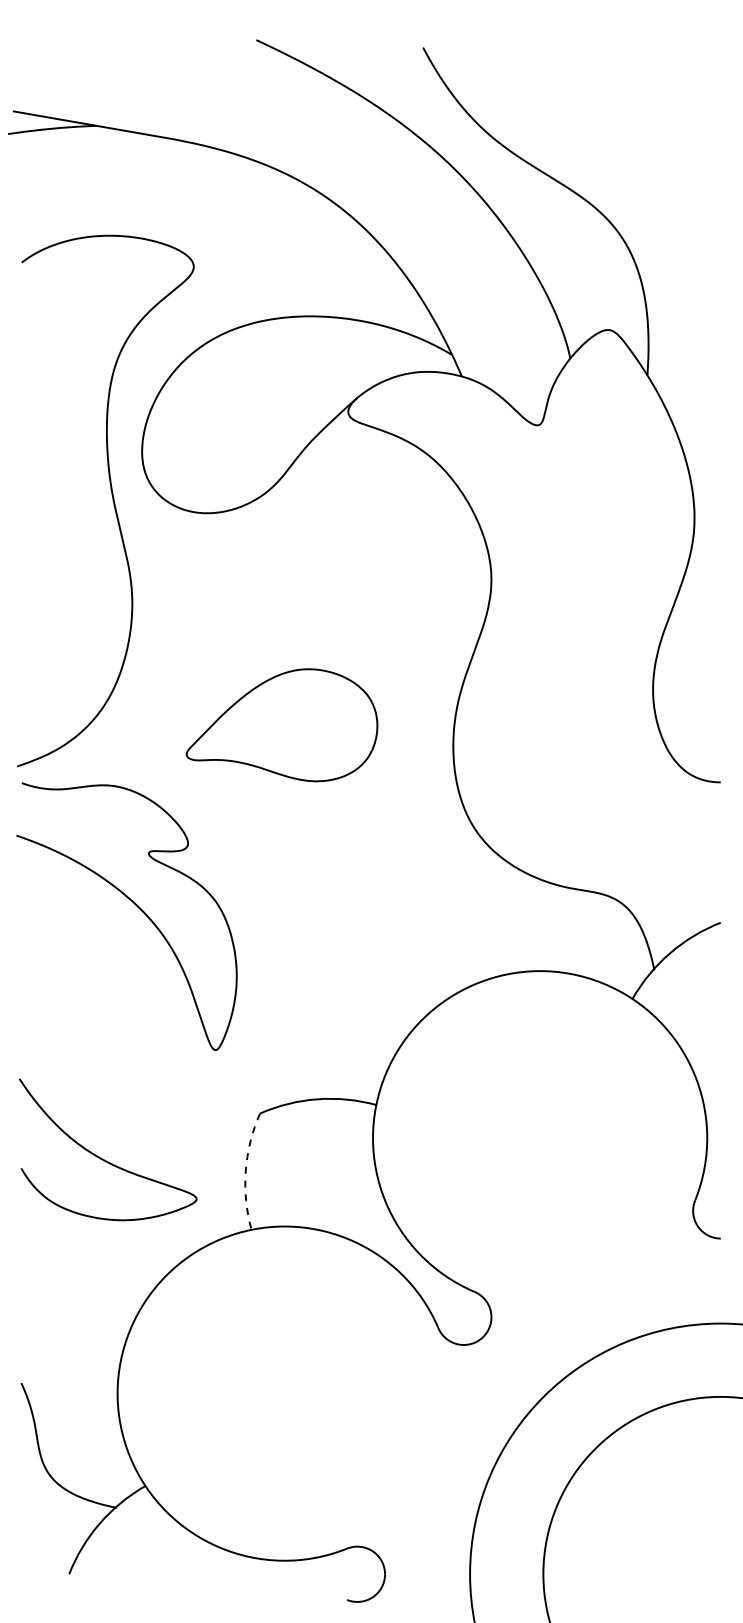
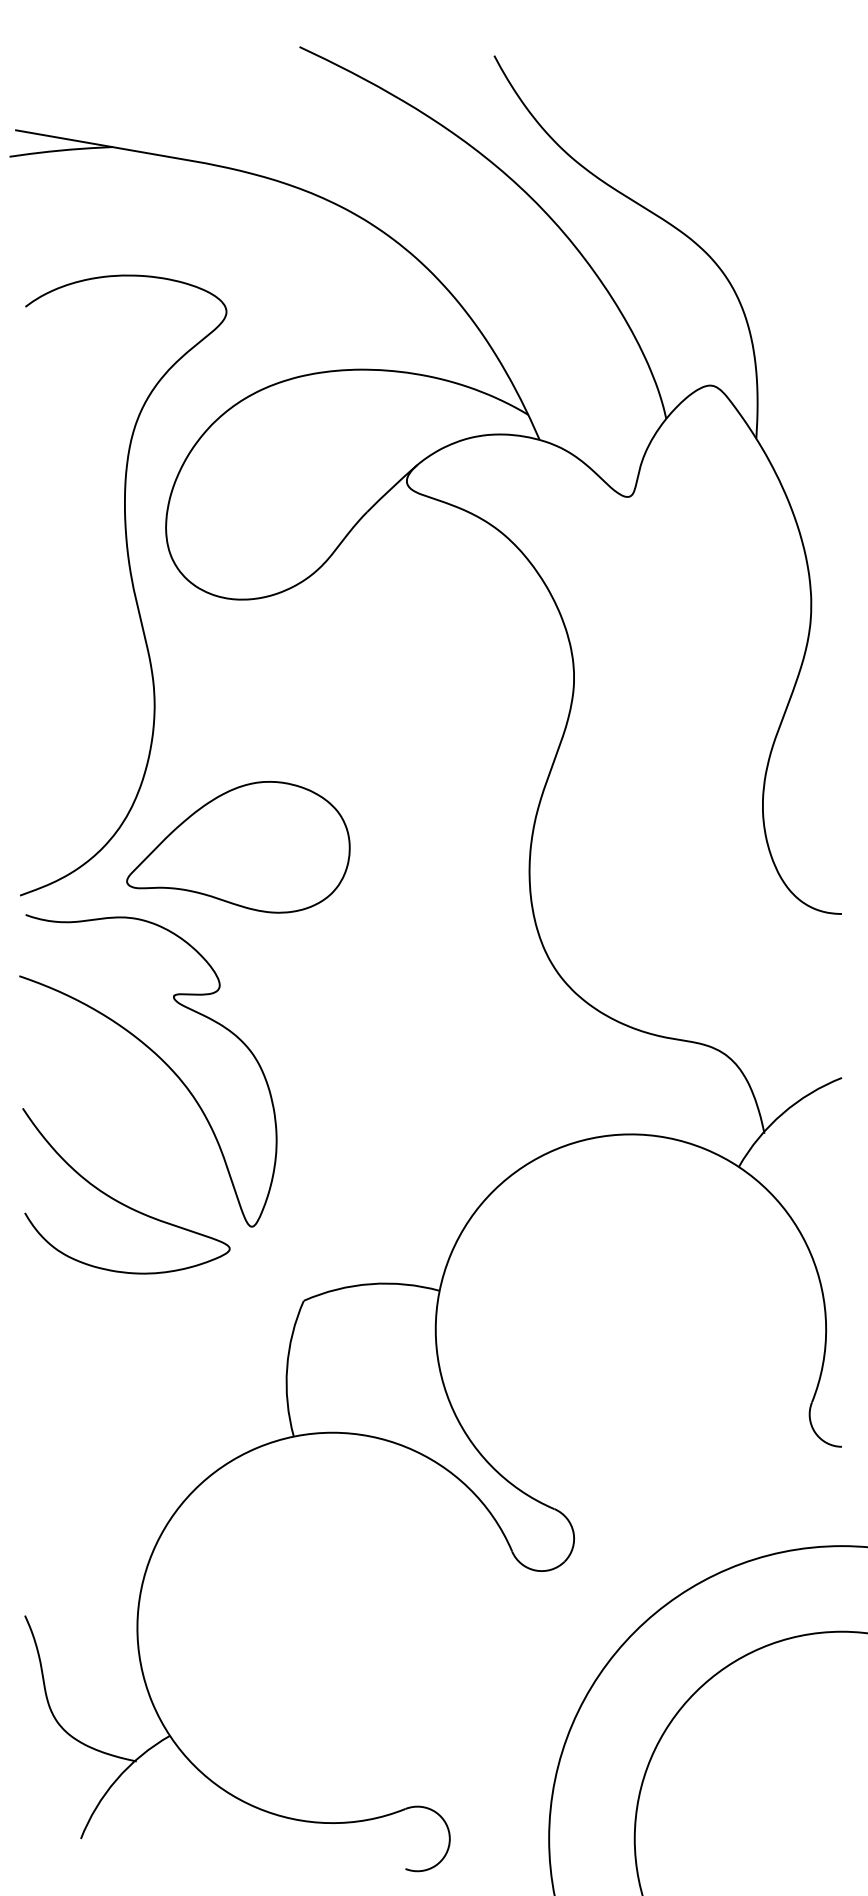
part: (281, 725) -> (237, 847), moved
curve: (101, 1157) -> (118, 1200), moved
arc: (245, 1171) -> (286, 1368), dashed -> solid

